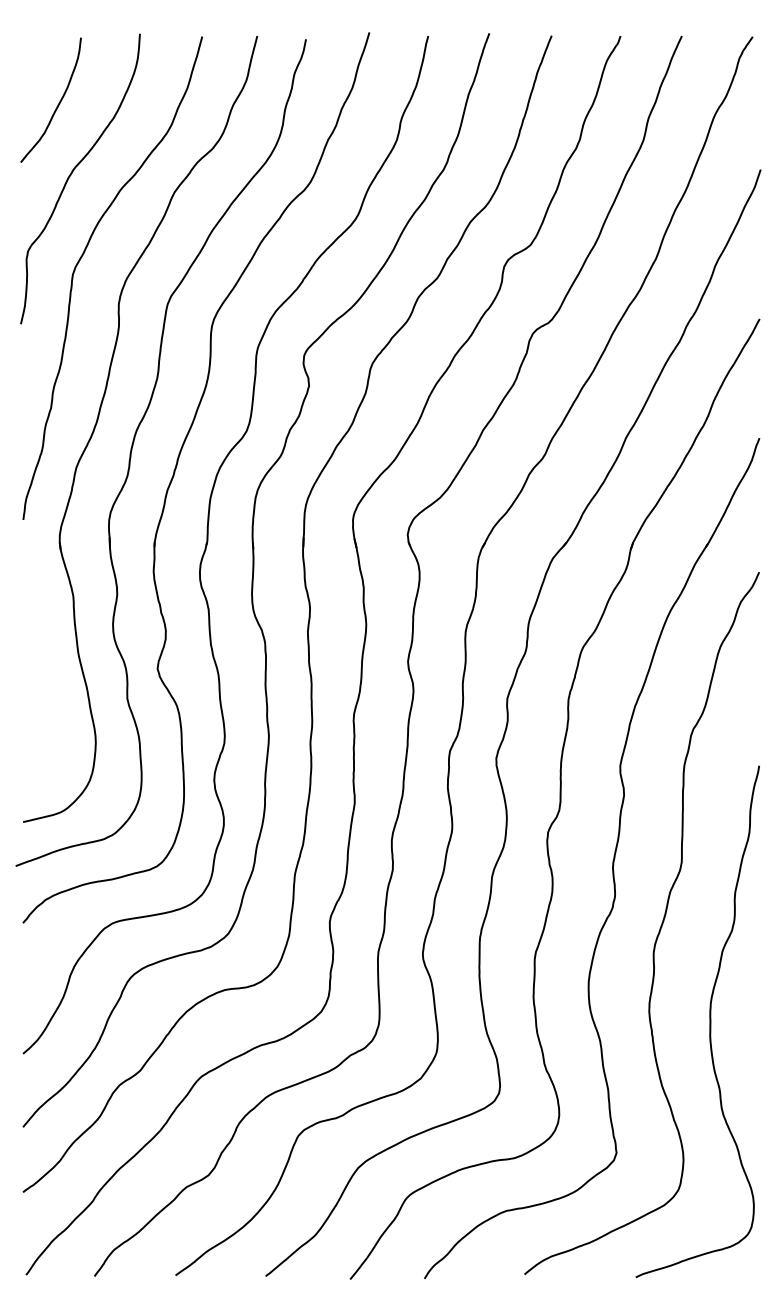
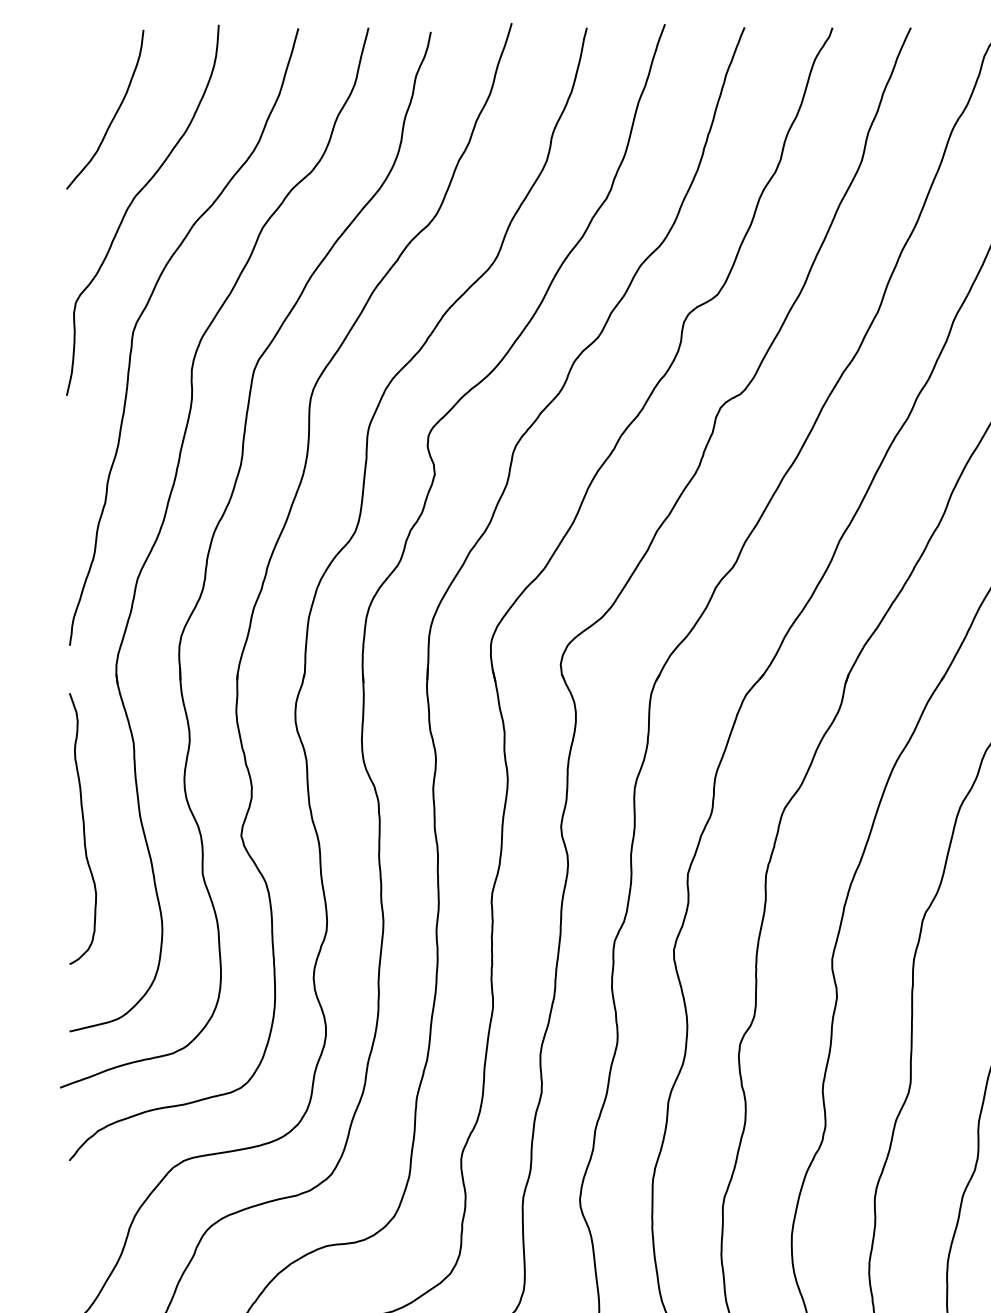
curve: (33, 663) -> (82, 829), added

